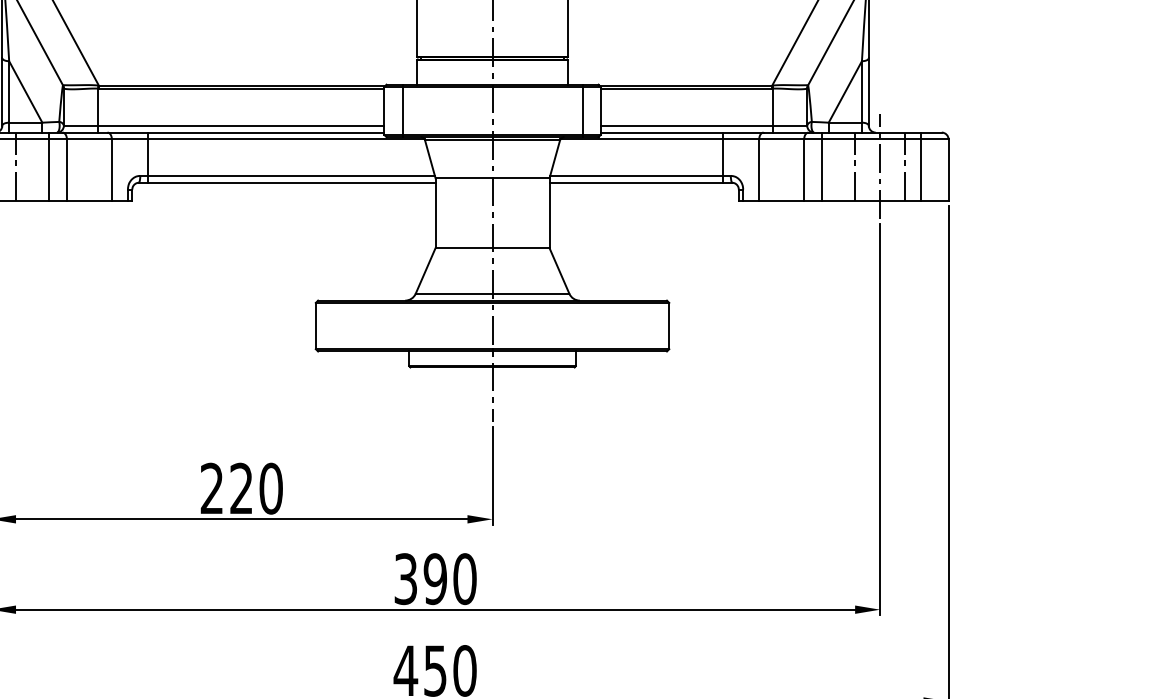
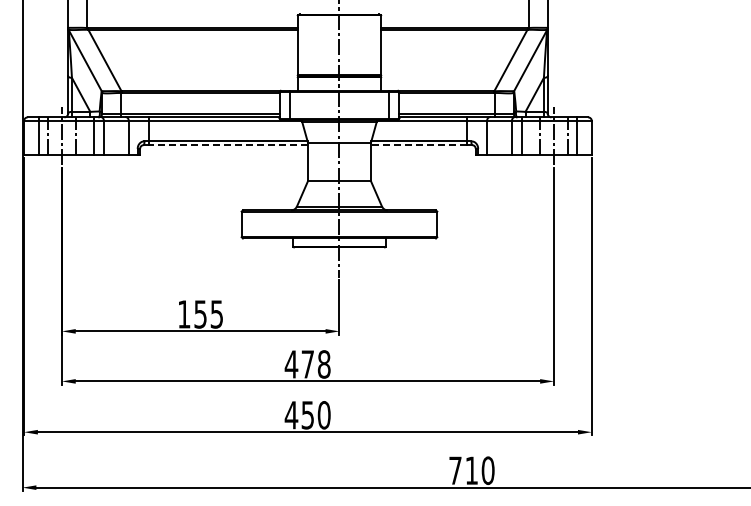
line: (290, 183) -> (227, 145), solid -> dashed
line: (635, 183) -> (418, 145), solid -> dashed
text: (241, 488) -> (200, 314), 220 -> 155
text: (434, 579) -> (307, 364), 390 -> 478

